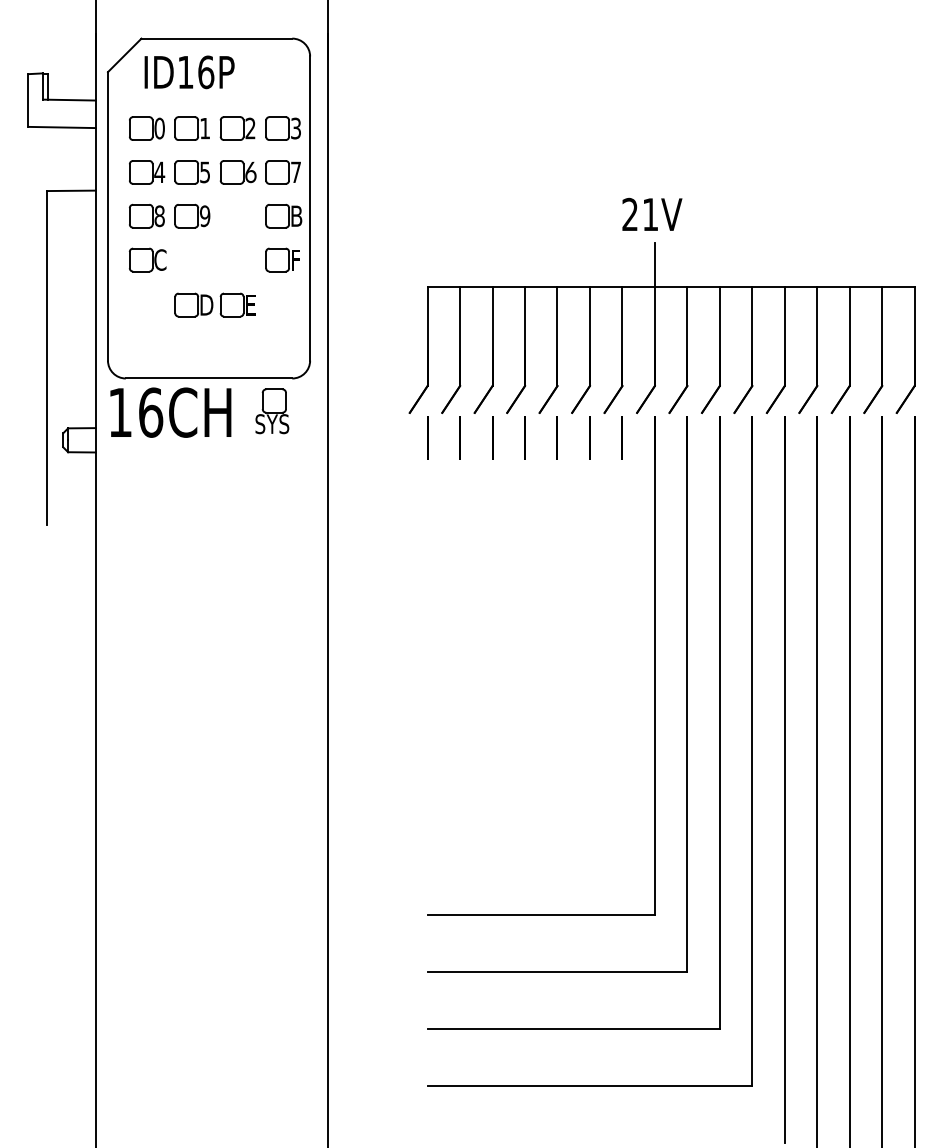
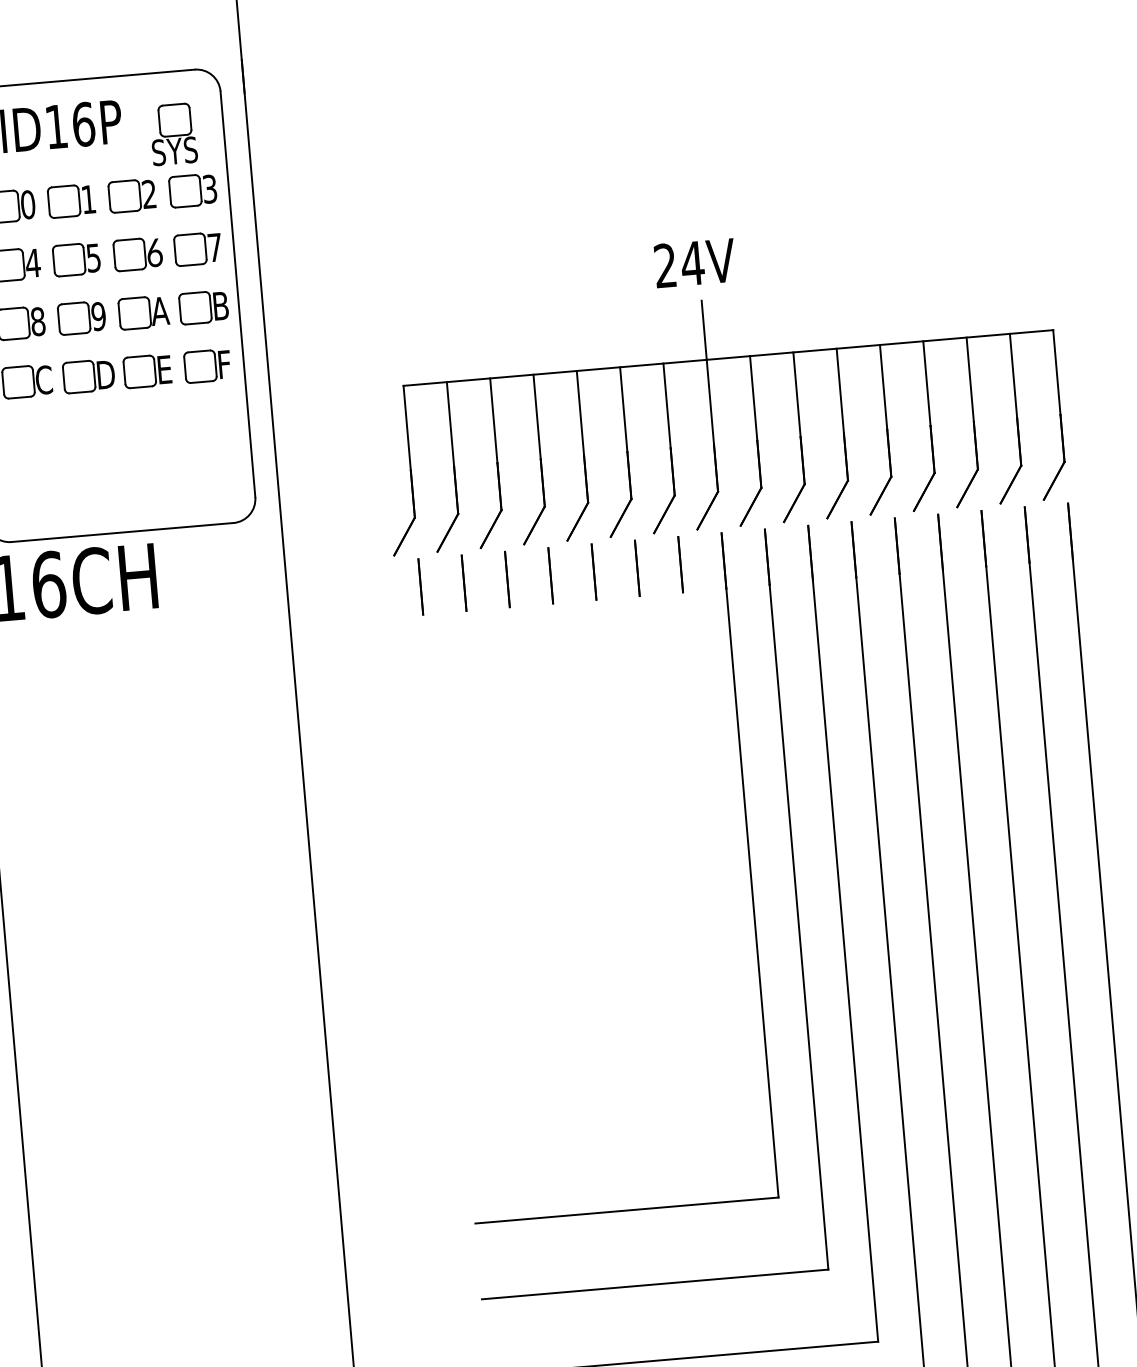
text: (650, 214) -> (692, 263), 21V -> 24V
part: (238, 215) -> (143, 311), added
part: (214, 304) -> (116, 373), moved
part: (272, 411) -> (173, 134), moved

